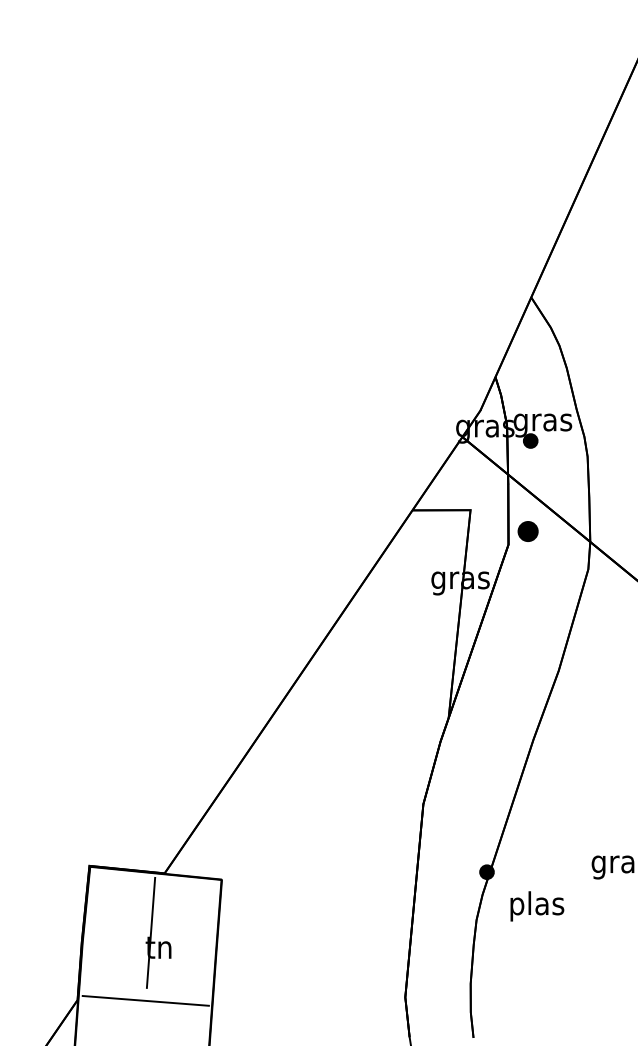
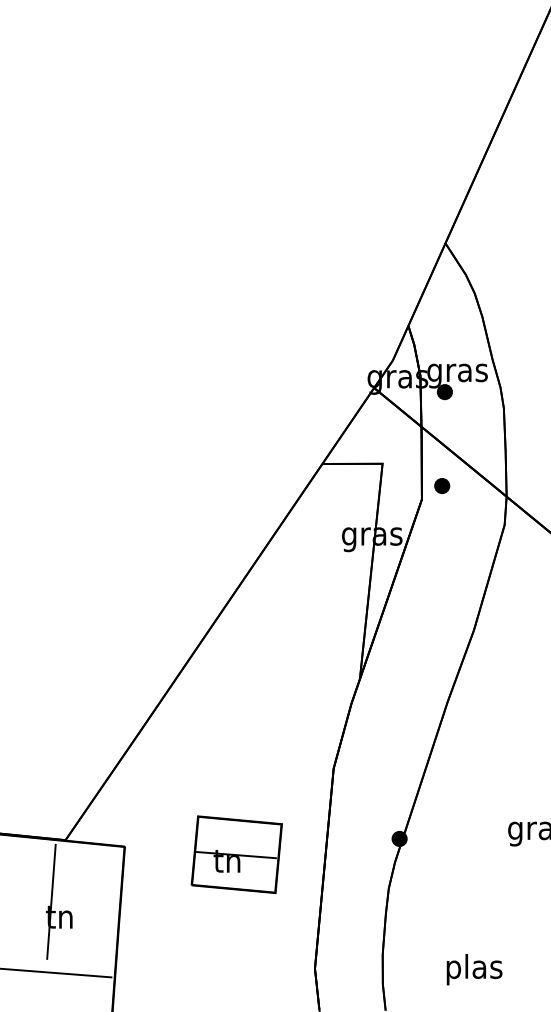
part: (527, 531) -> (441, 485), size x0.71
part: (329, 887) -> (236, 854), added
text: (537, 906) -> (474, 969), moved

